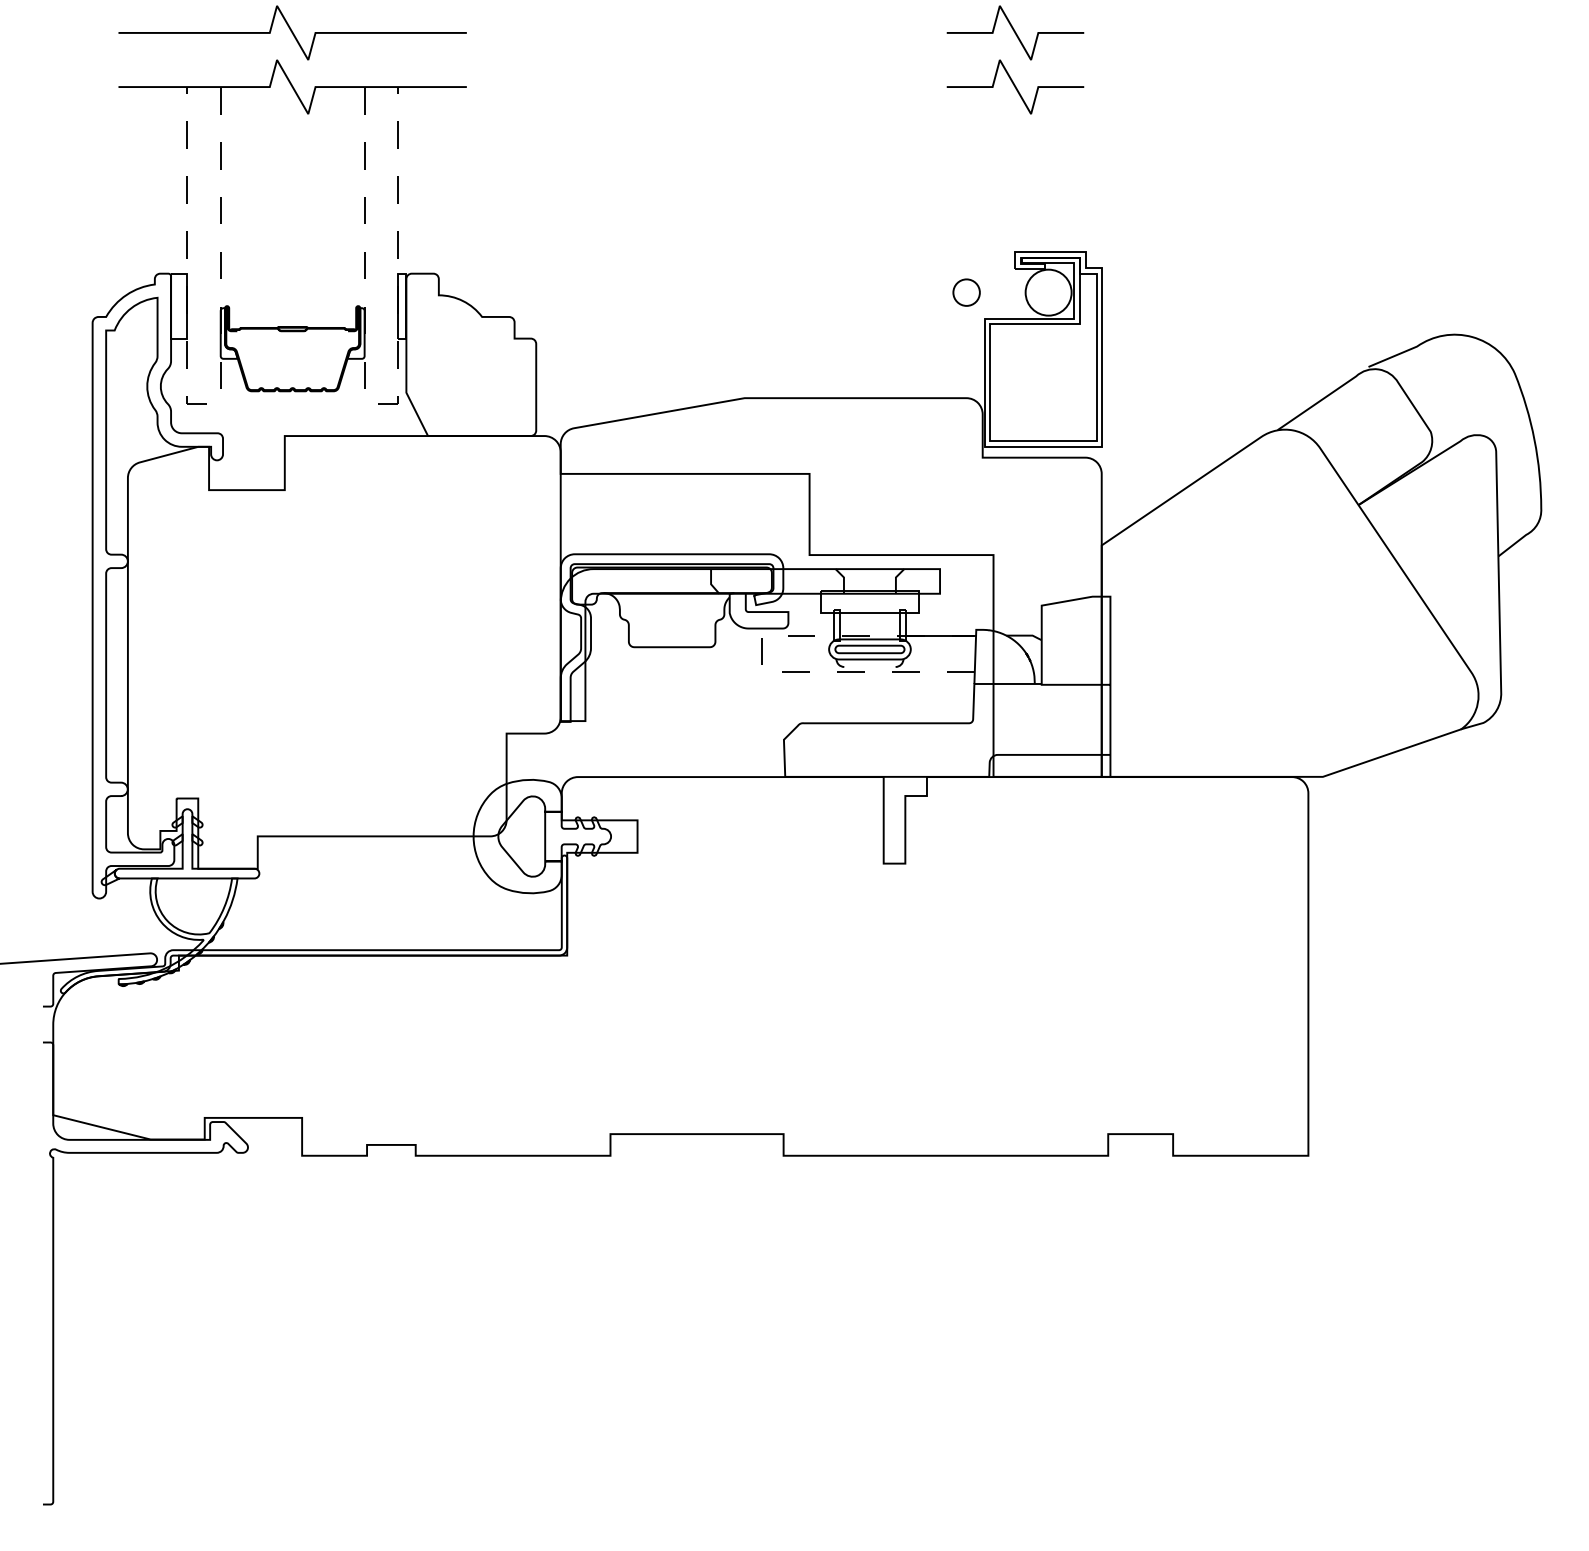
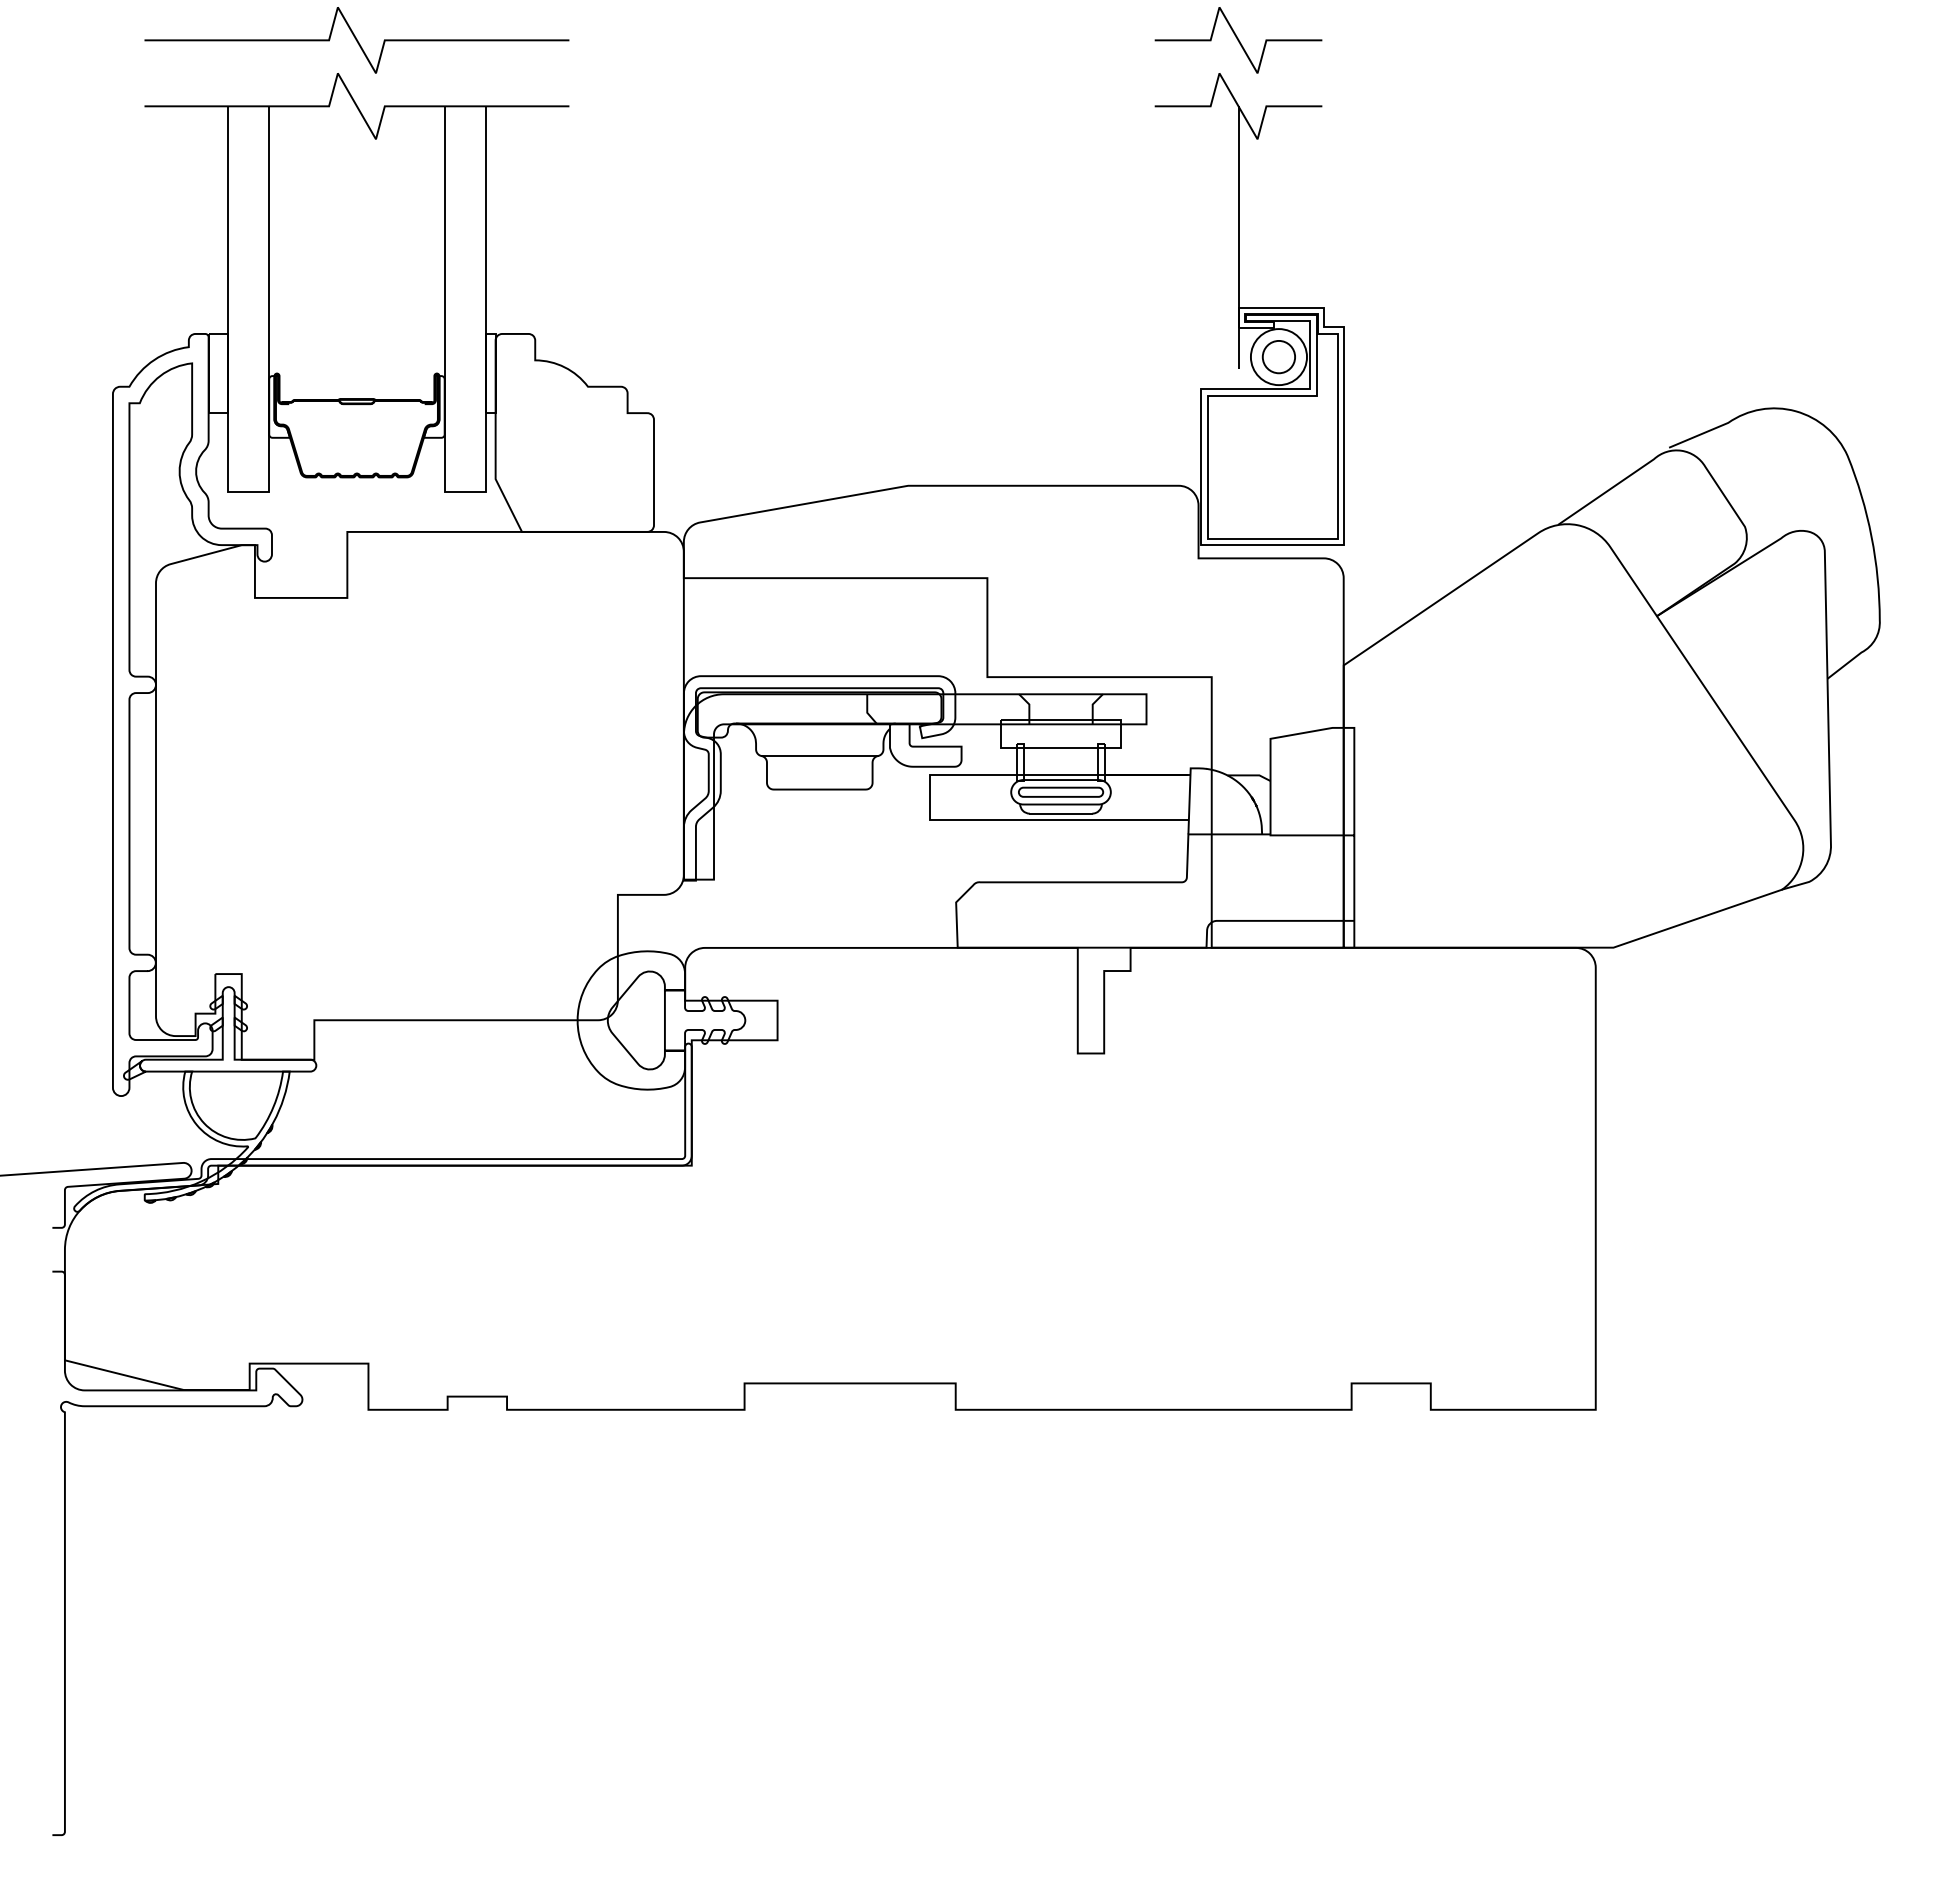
line: (1015, 194) -> (1238, 237), added
circle: (966, 292) -> (1278, 357), moved
line: (203, 403) -> (248, 492), dashed -> solid
line: (381, 403) -> (465, 492), dashed -> solid
line: (671, 620) -> (819, 756), added
line: (762, 653) -> (929, 797), dashed -> solid
line: (869, 666) -> (1060, 813), added

